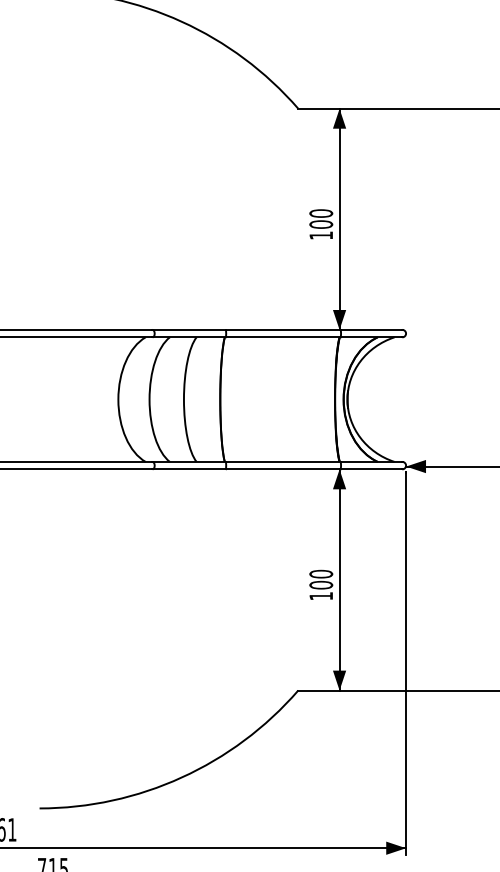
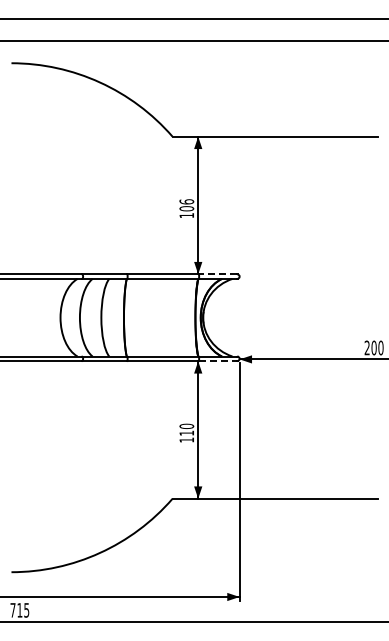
text: (320, 212) -> (186, 201), 100 -> 106
line: (370, 330) -> (217, 274), solid -> dashed
line: (372, 469) -> (218, 361), solid -> dashed
text: (320, 583) -> (186, 432), 100 -> 110

